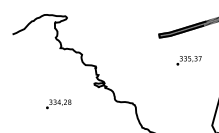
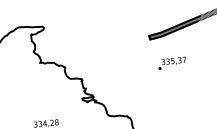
text: (188, 60) -> (171, 63), moved

